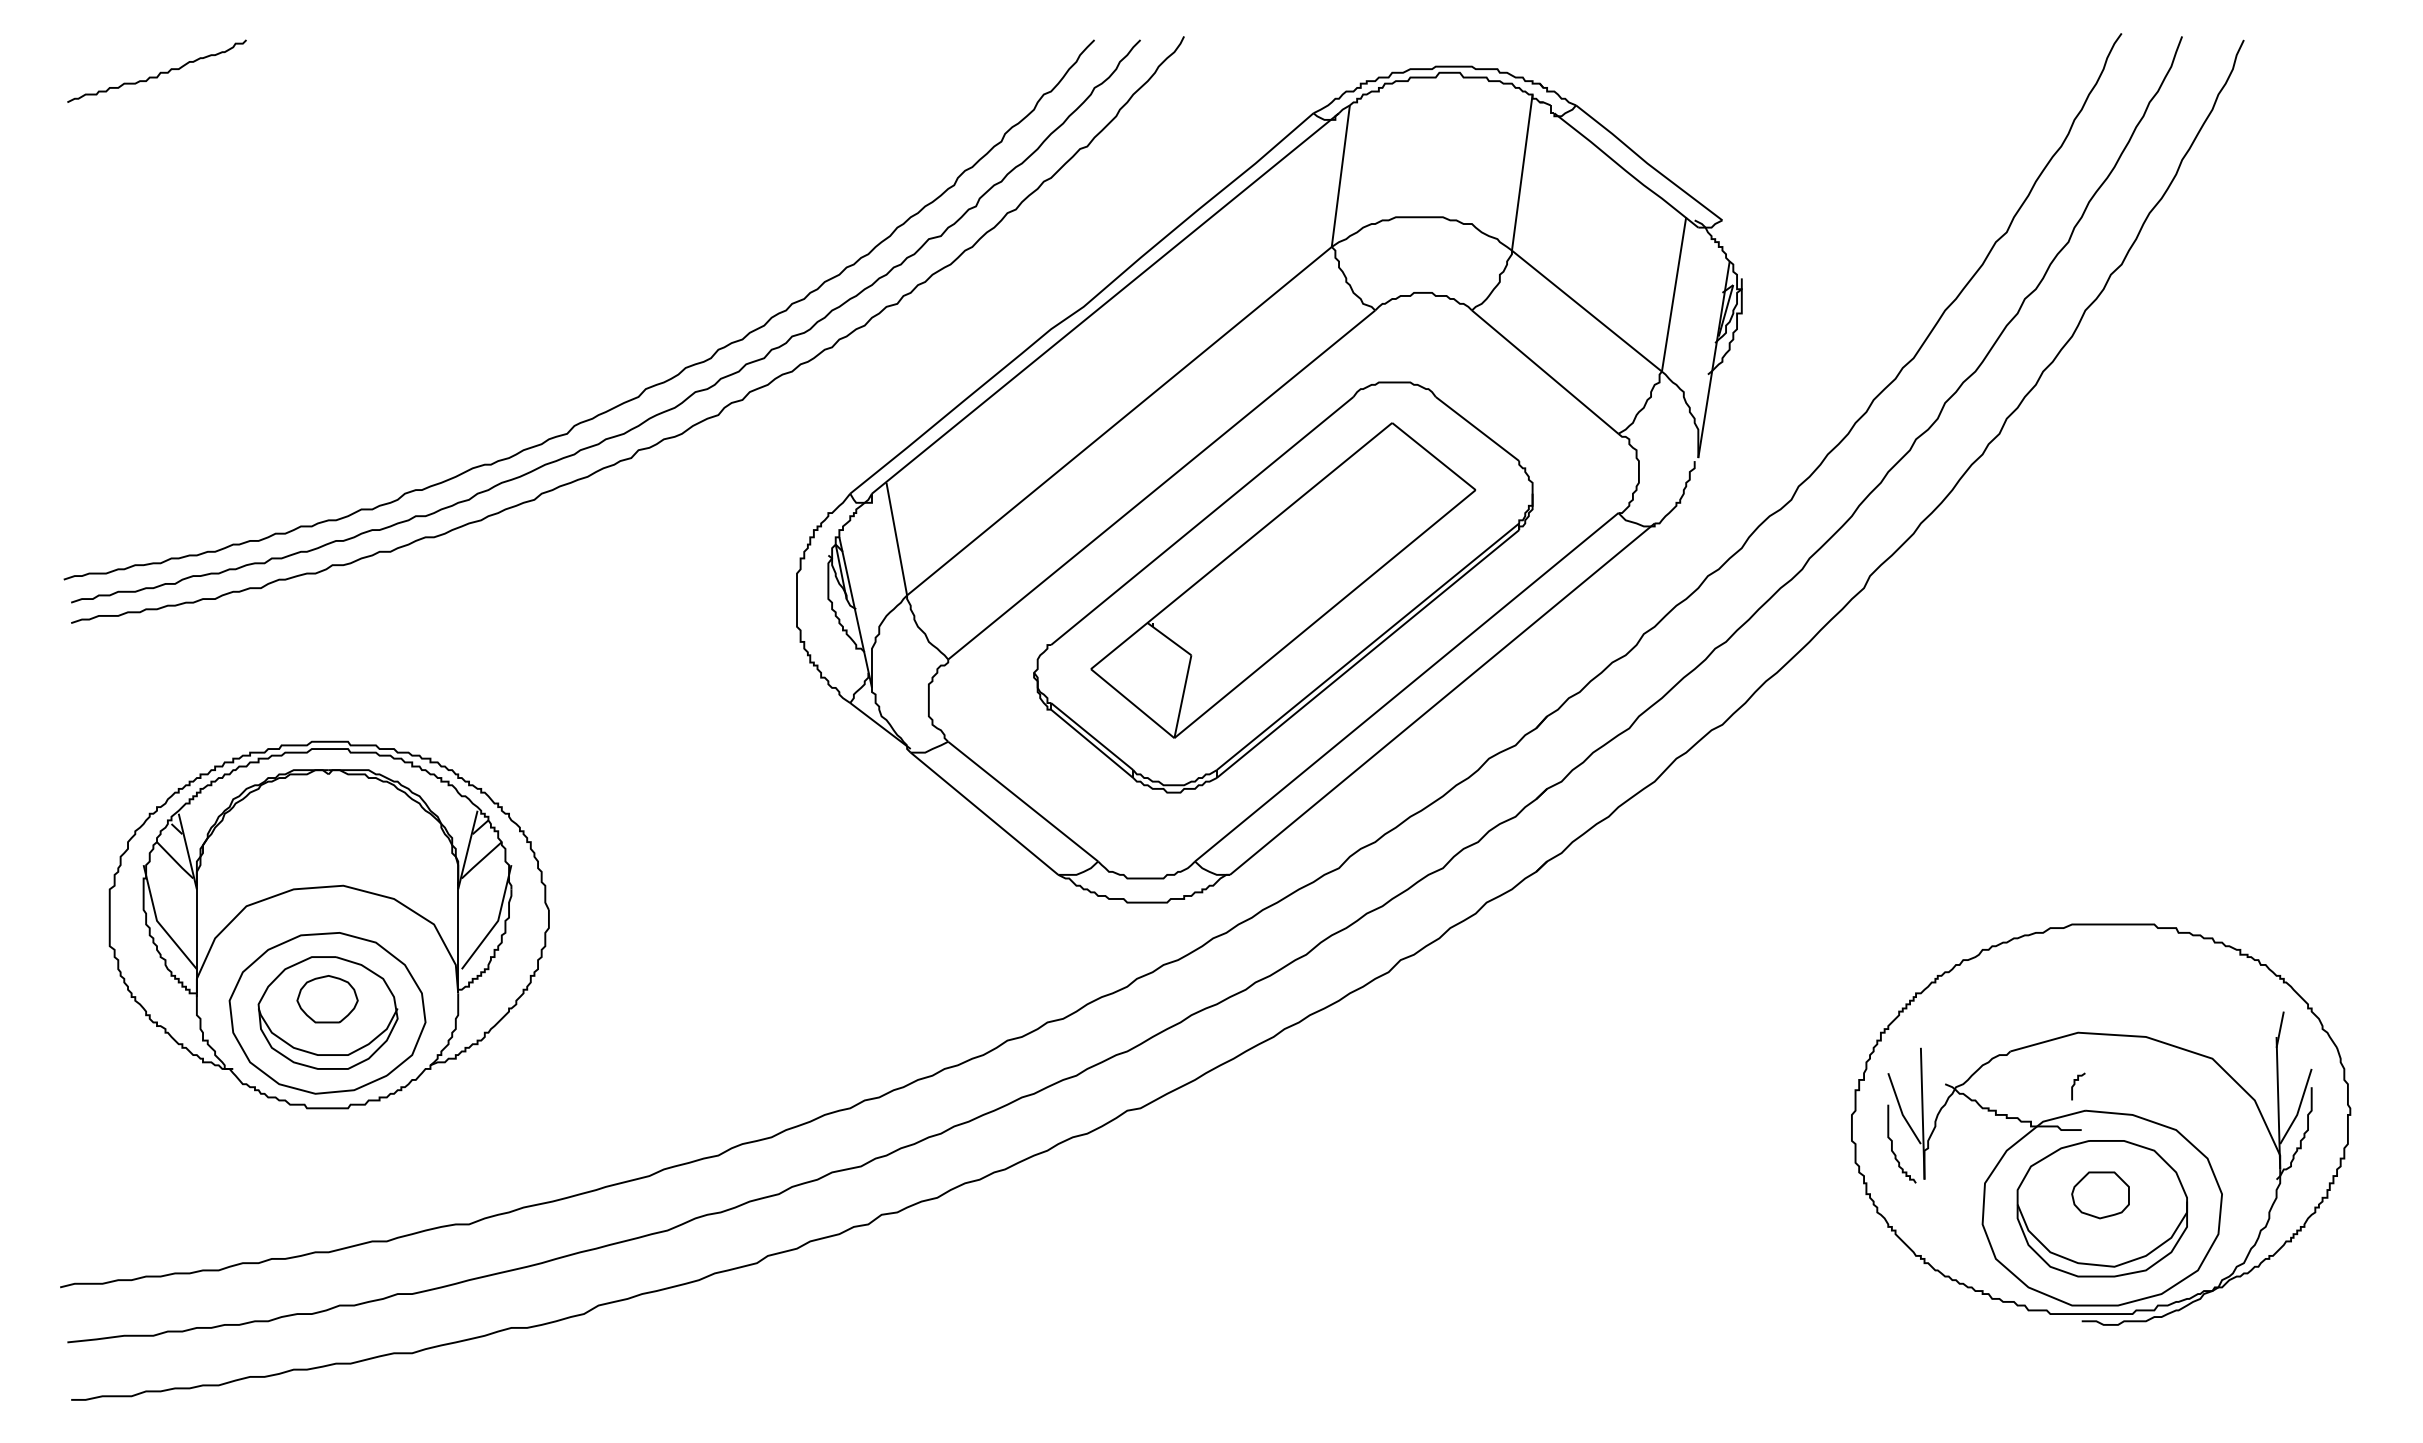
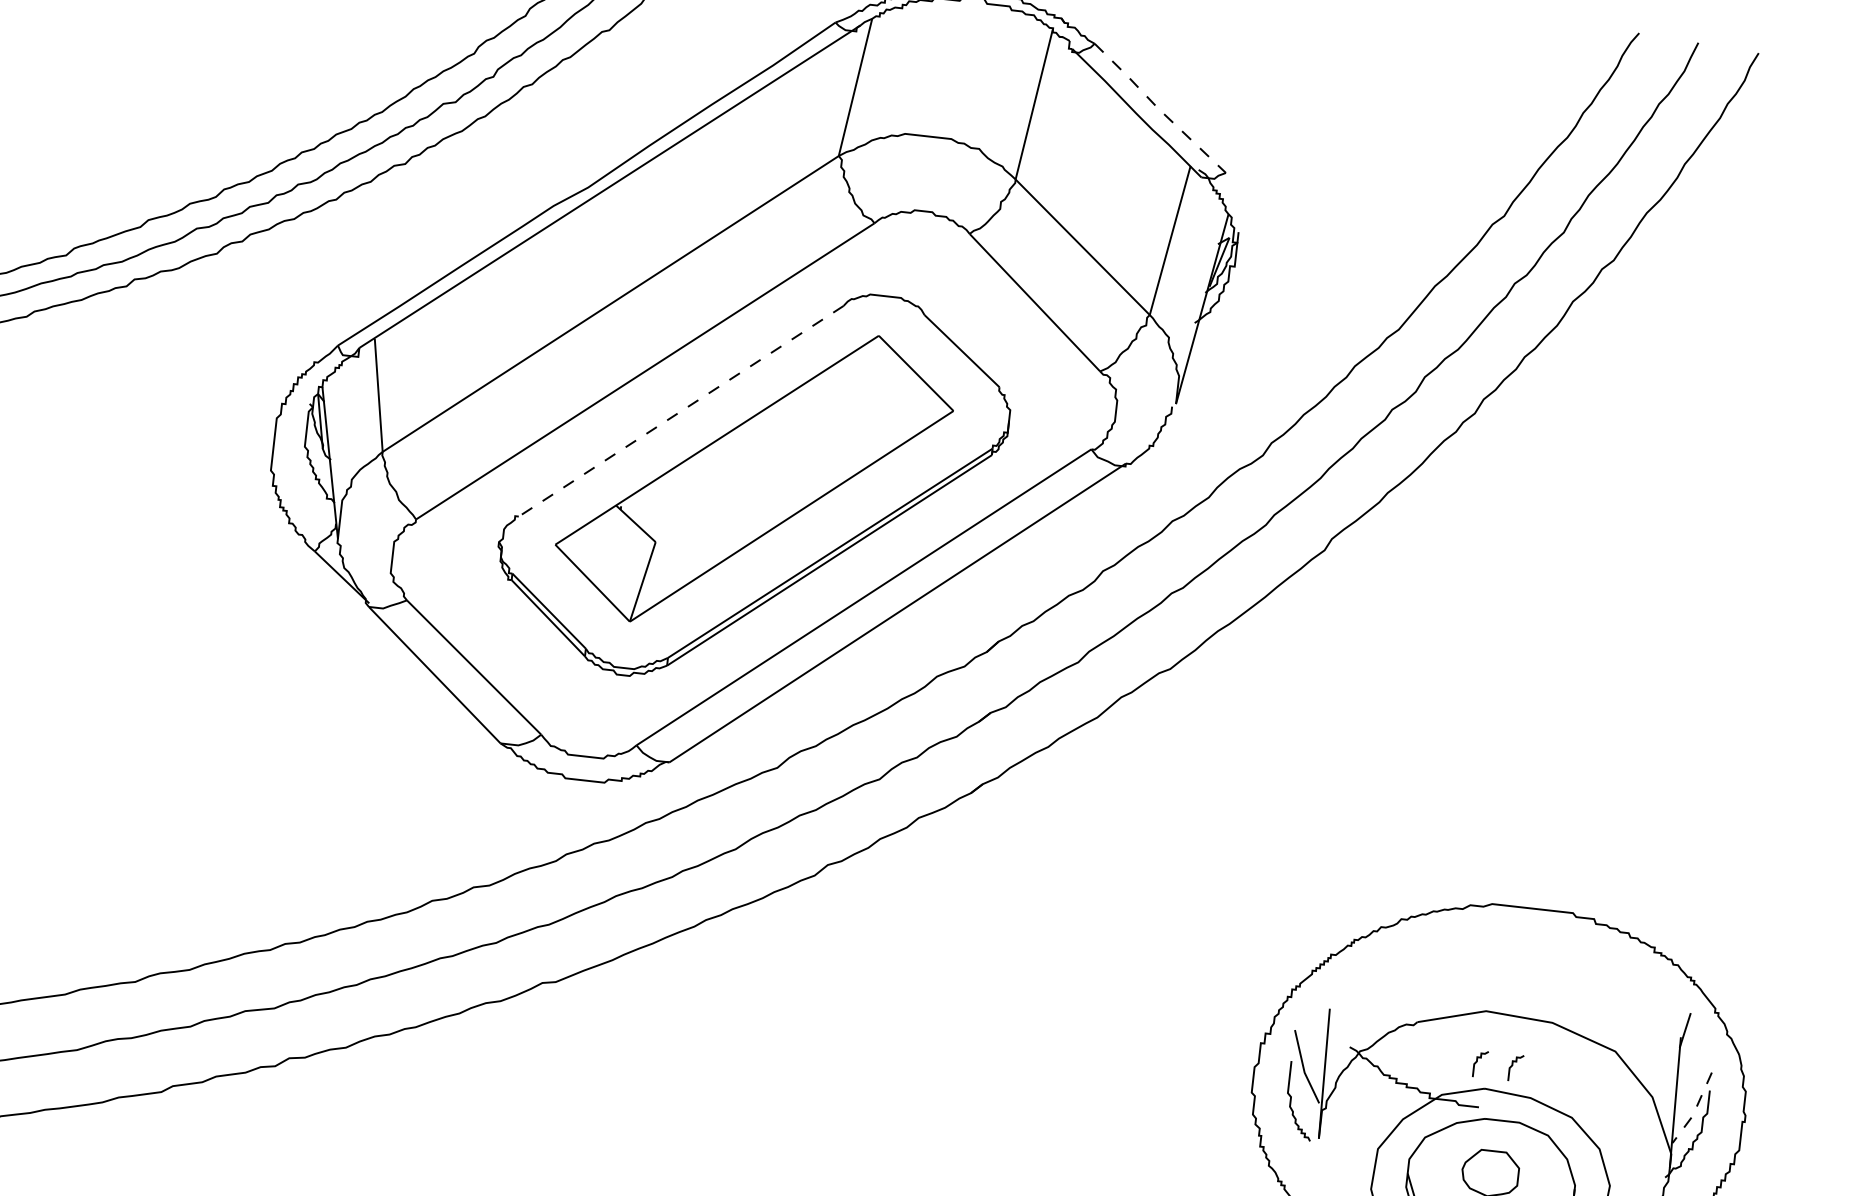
line: (1647, 163) -> (1158, 108), solid -> dashed
line: (1202, 521) -> (681, 411), solid -> dashed
curve: (2111, 1084) -> (1513, 1065), added
line: (2299, 1108) -> (1695, 1110), solid -> dashed

